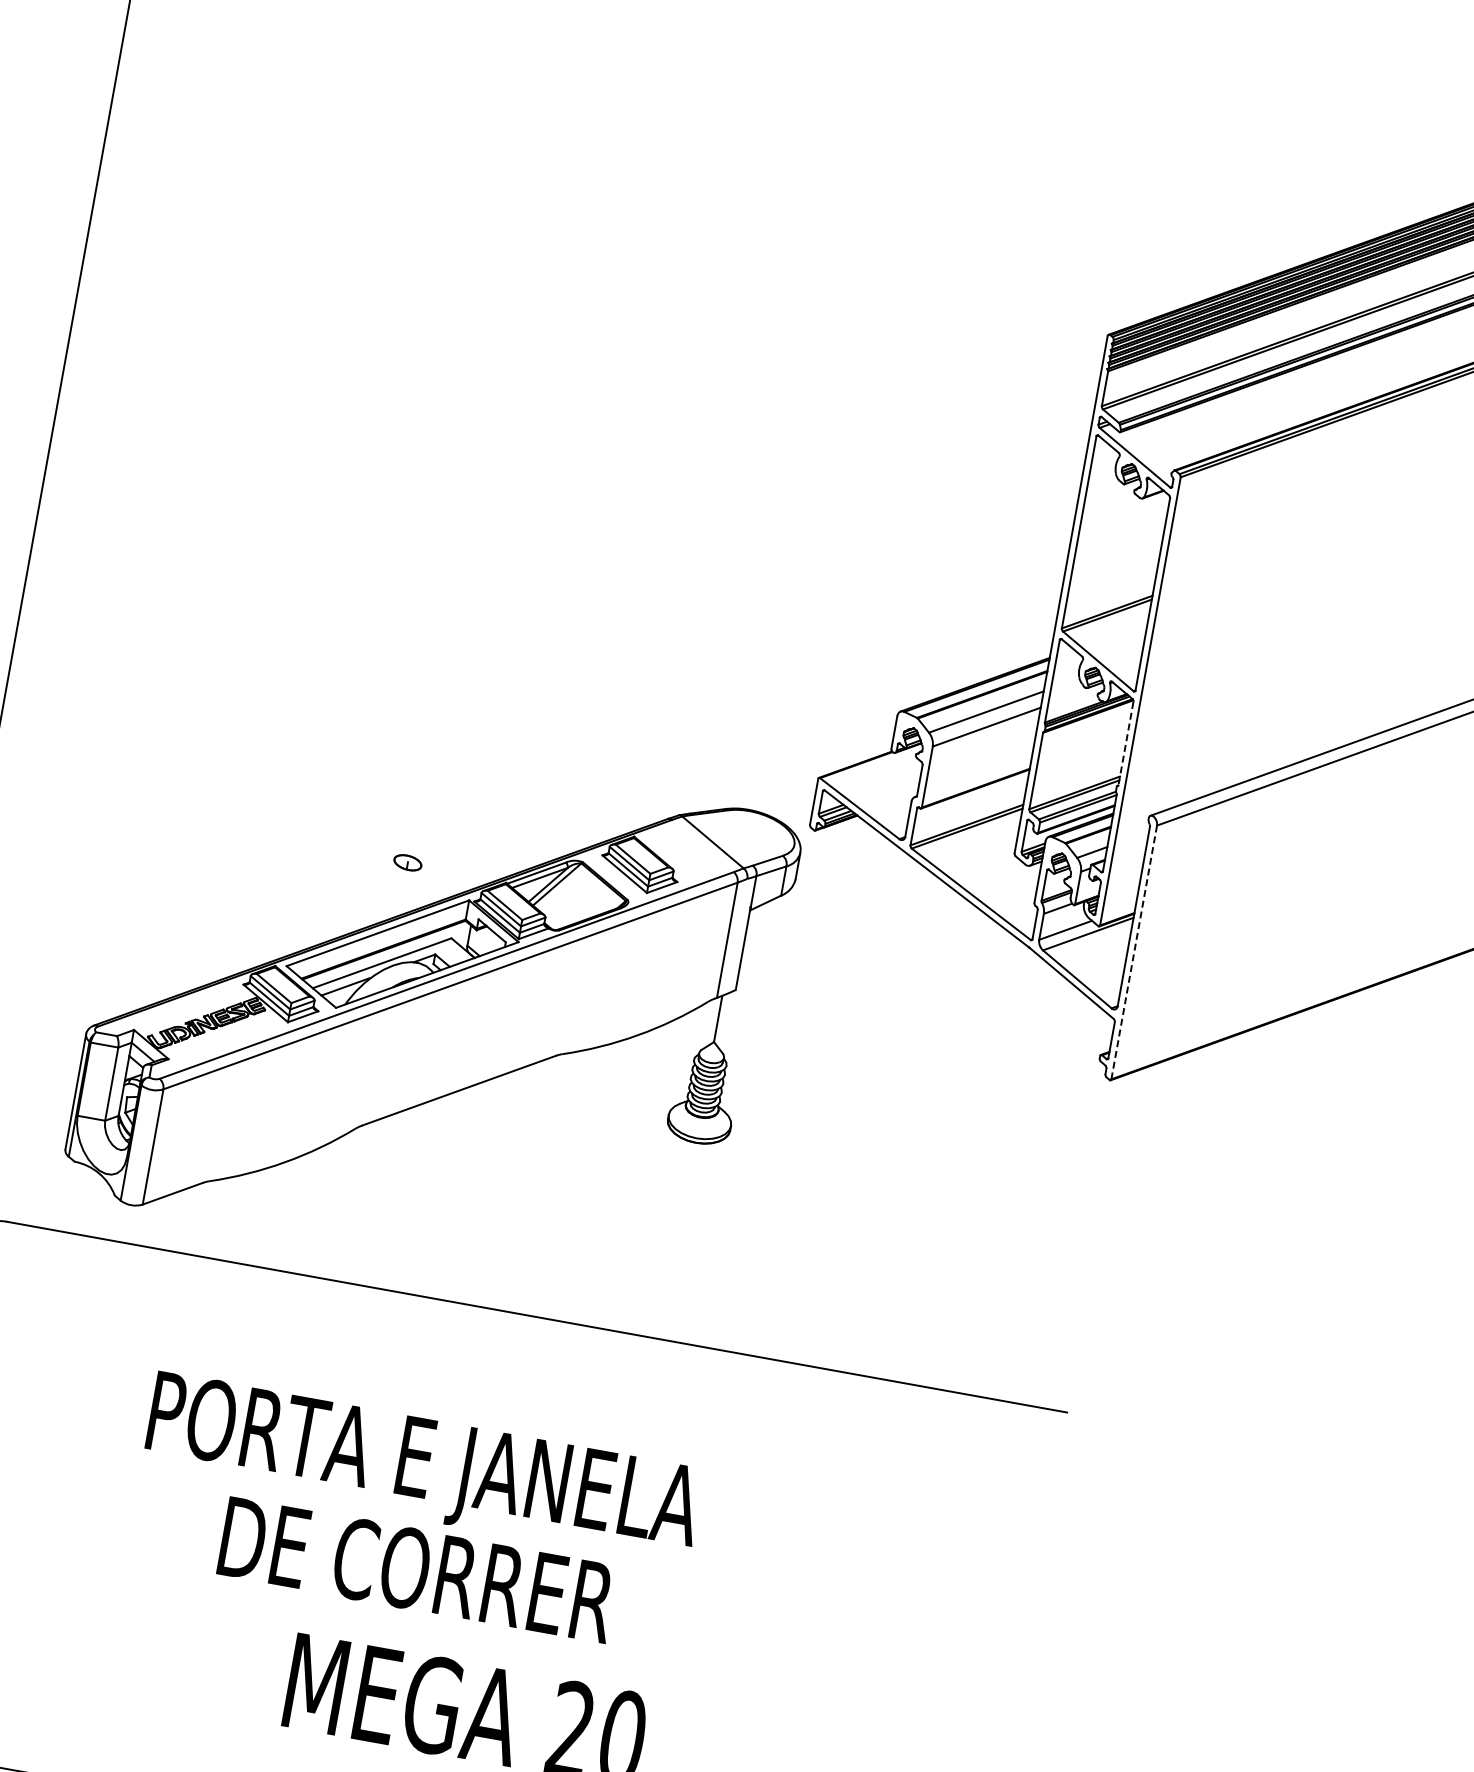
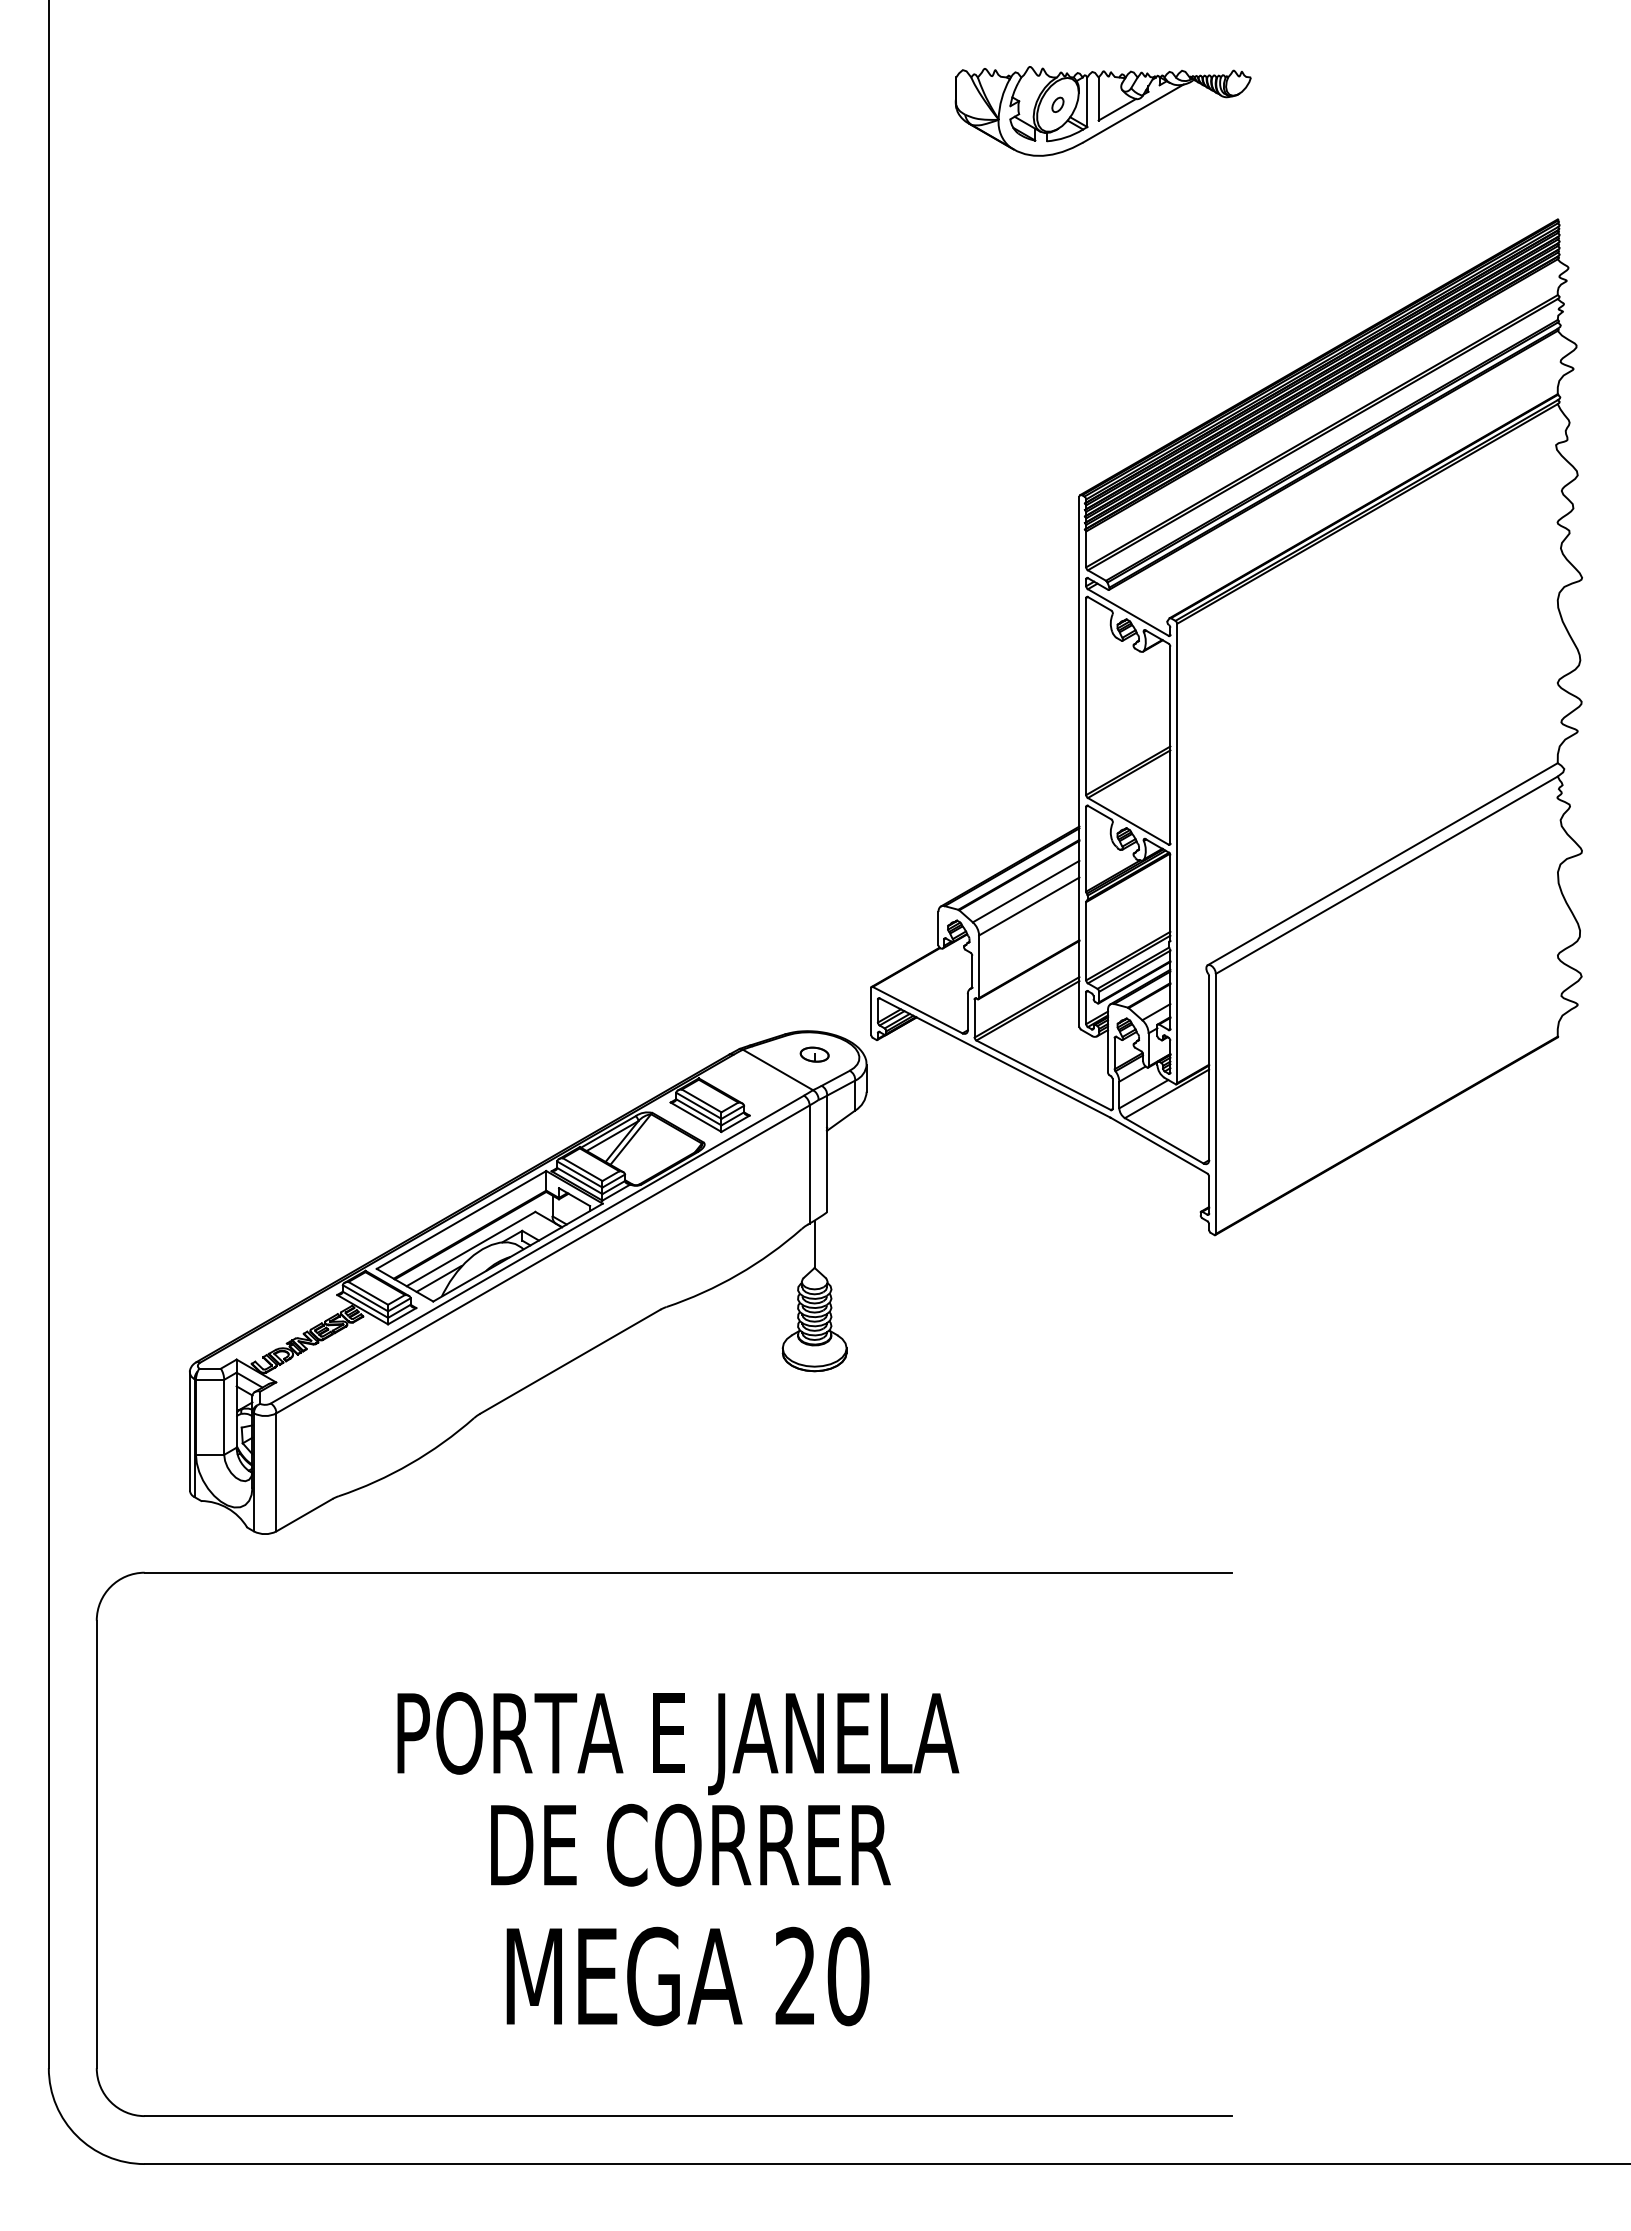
line: (1125, 744) -> (1170, 898), dashed -> solid
part: (407, 862) -> (814, 1054), moved
line: (1133, 951) -> (1215, 1103), dashed -> solid
text: (415, 1513) -> (678, 1789), moved

